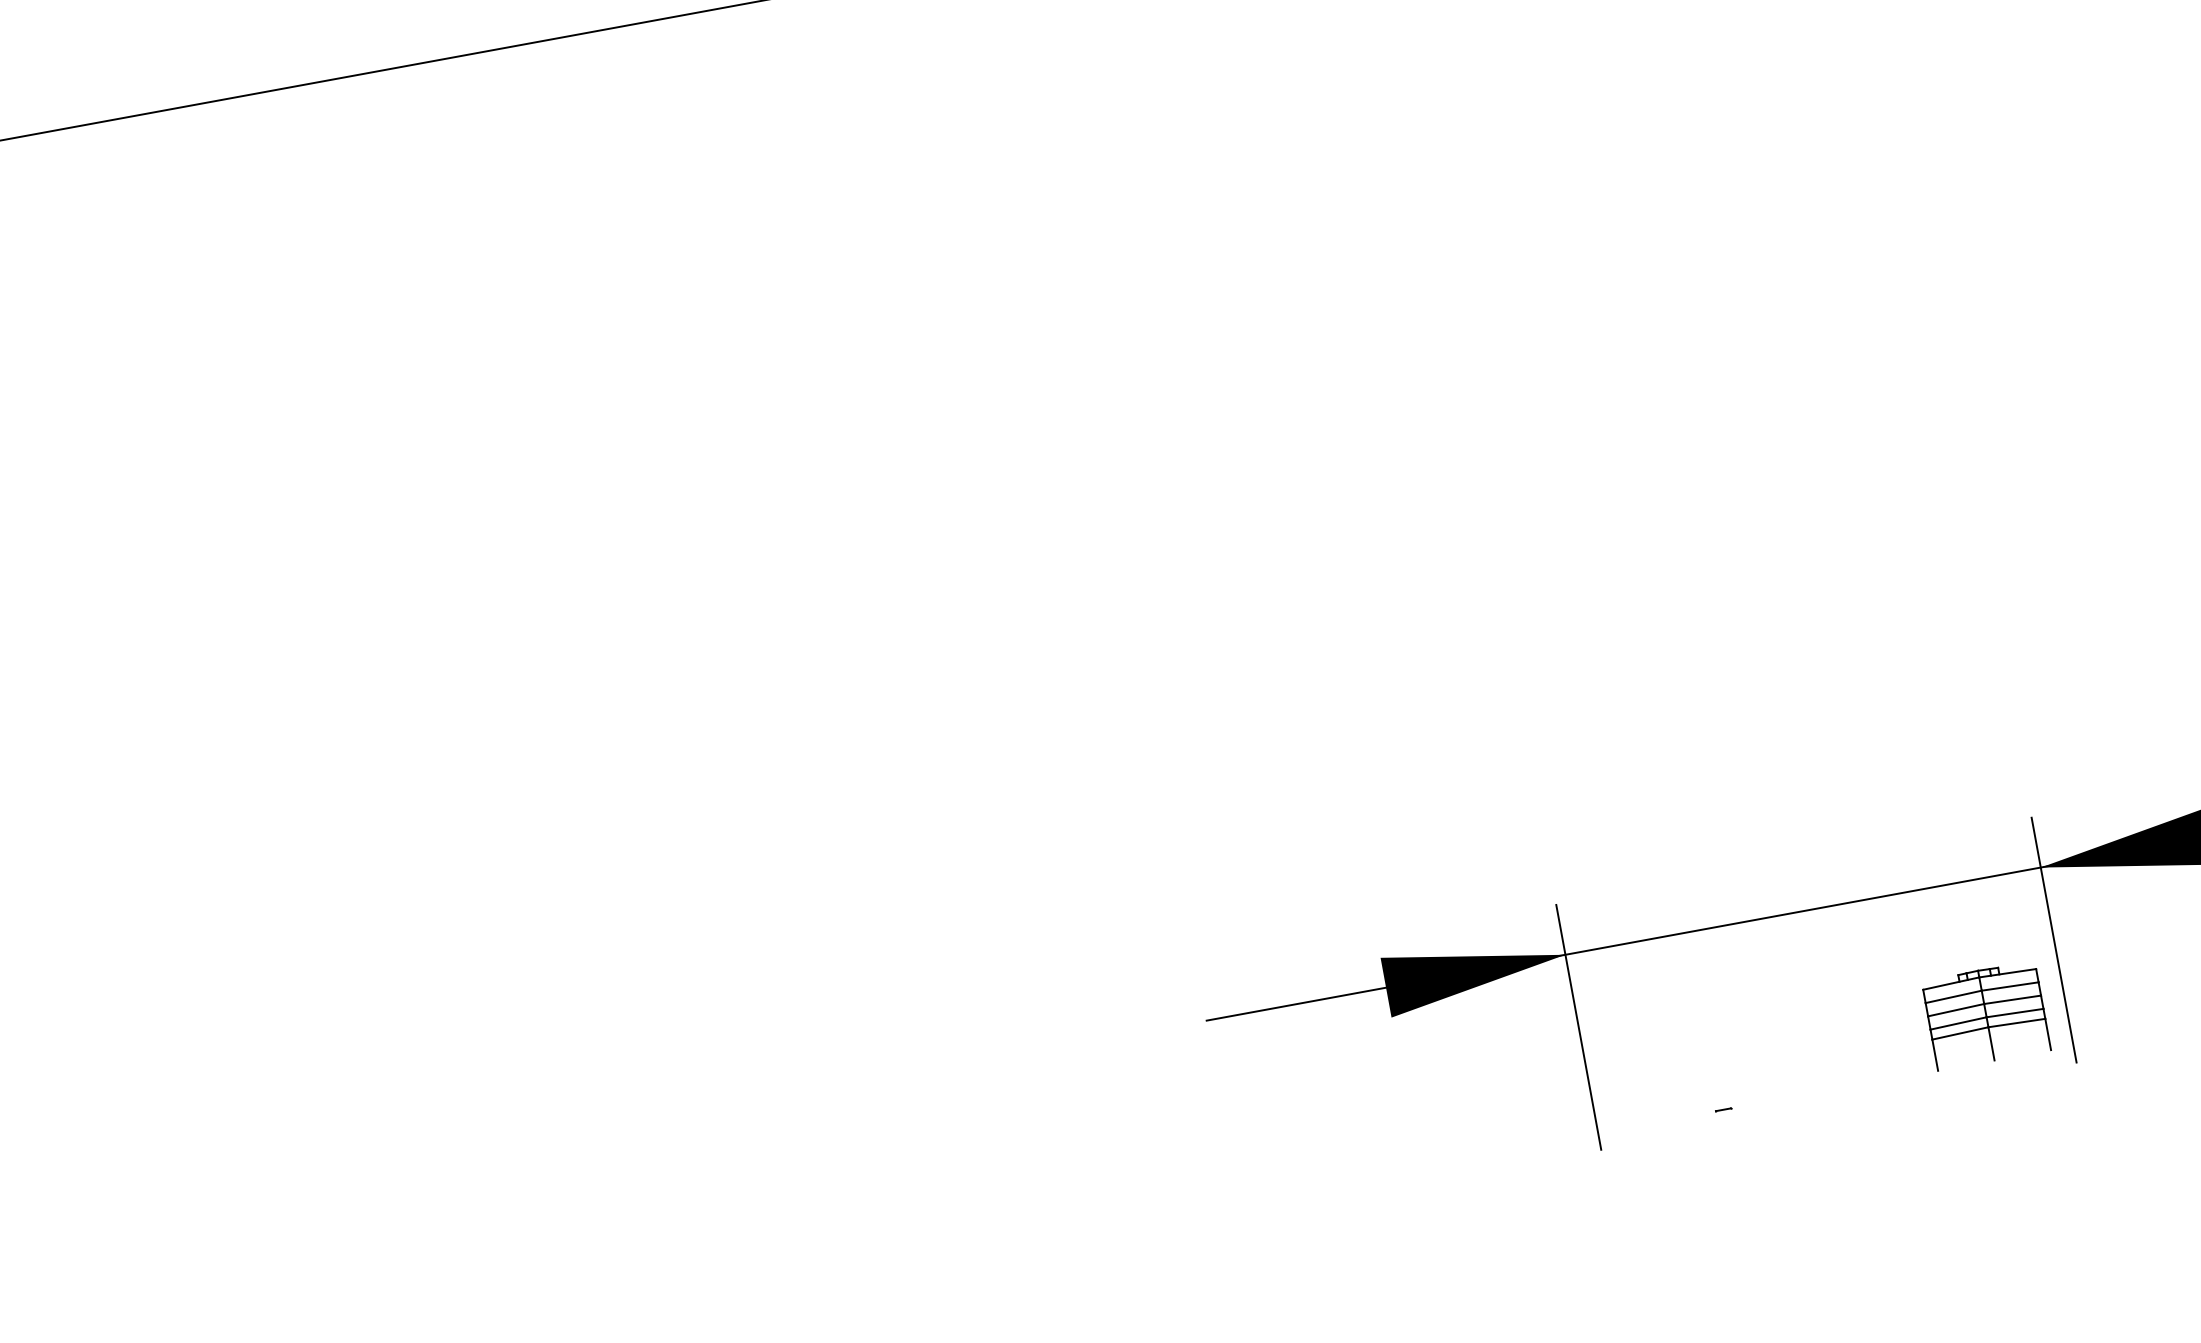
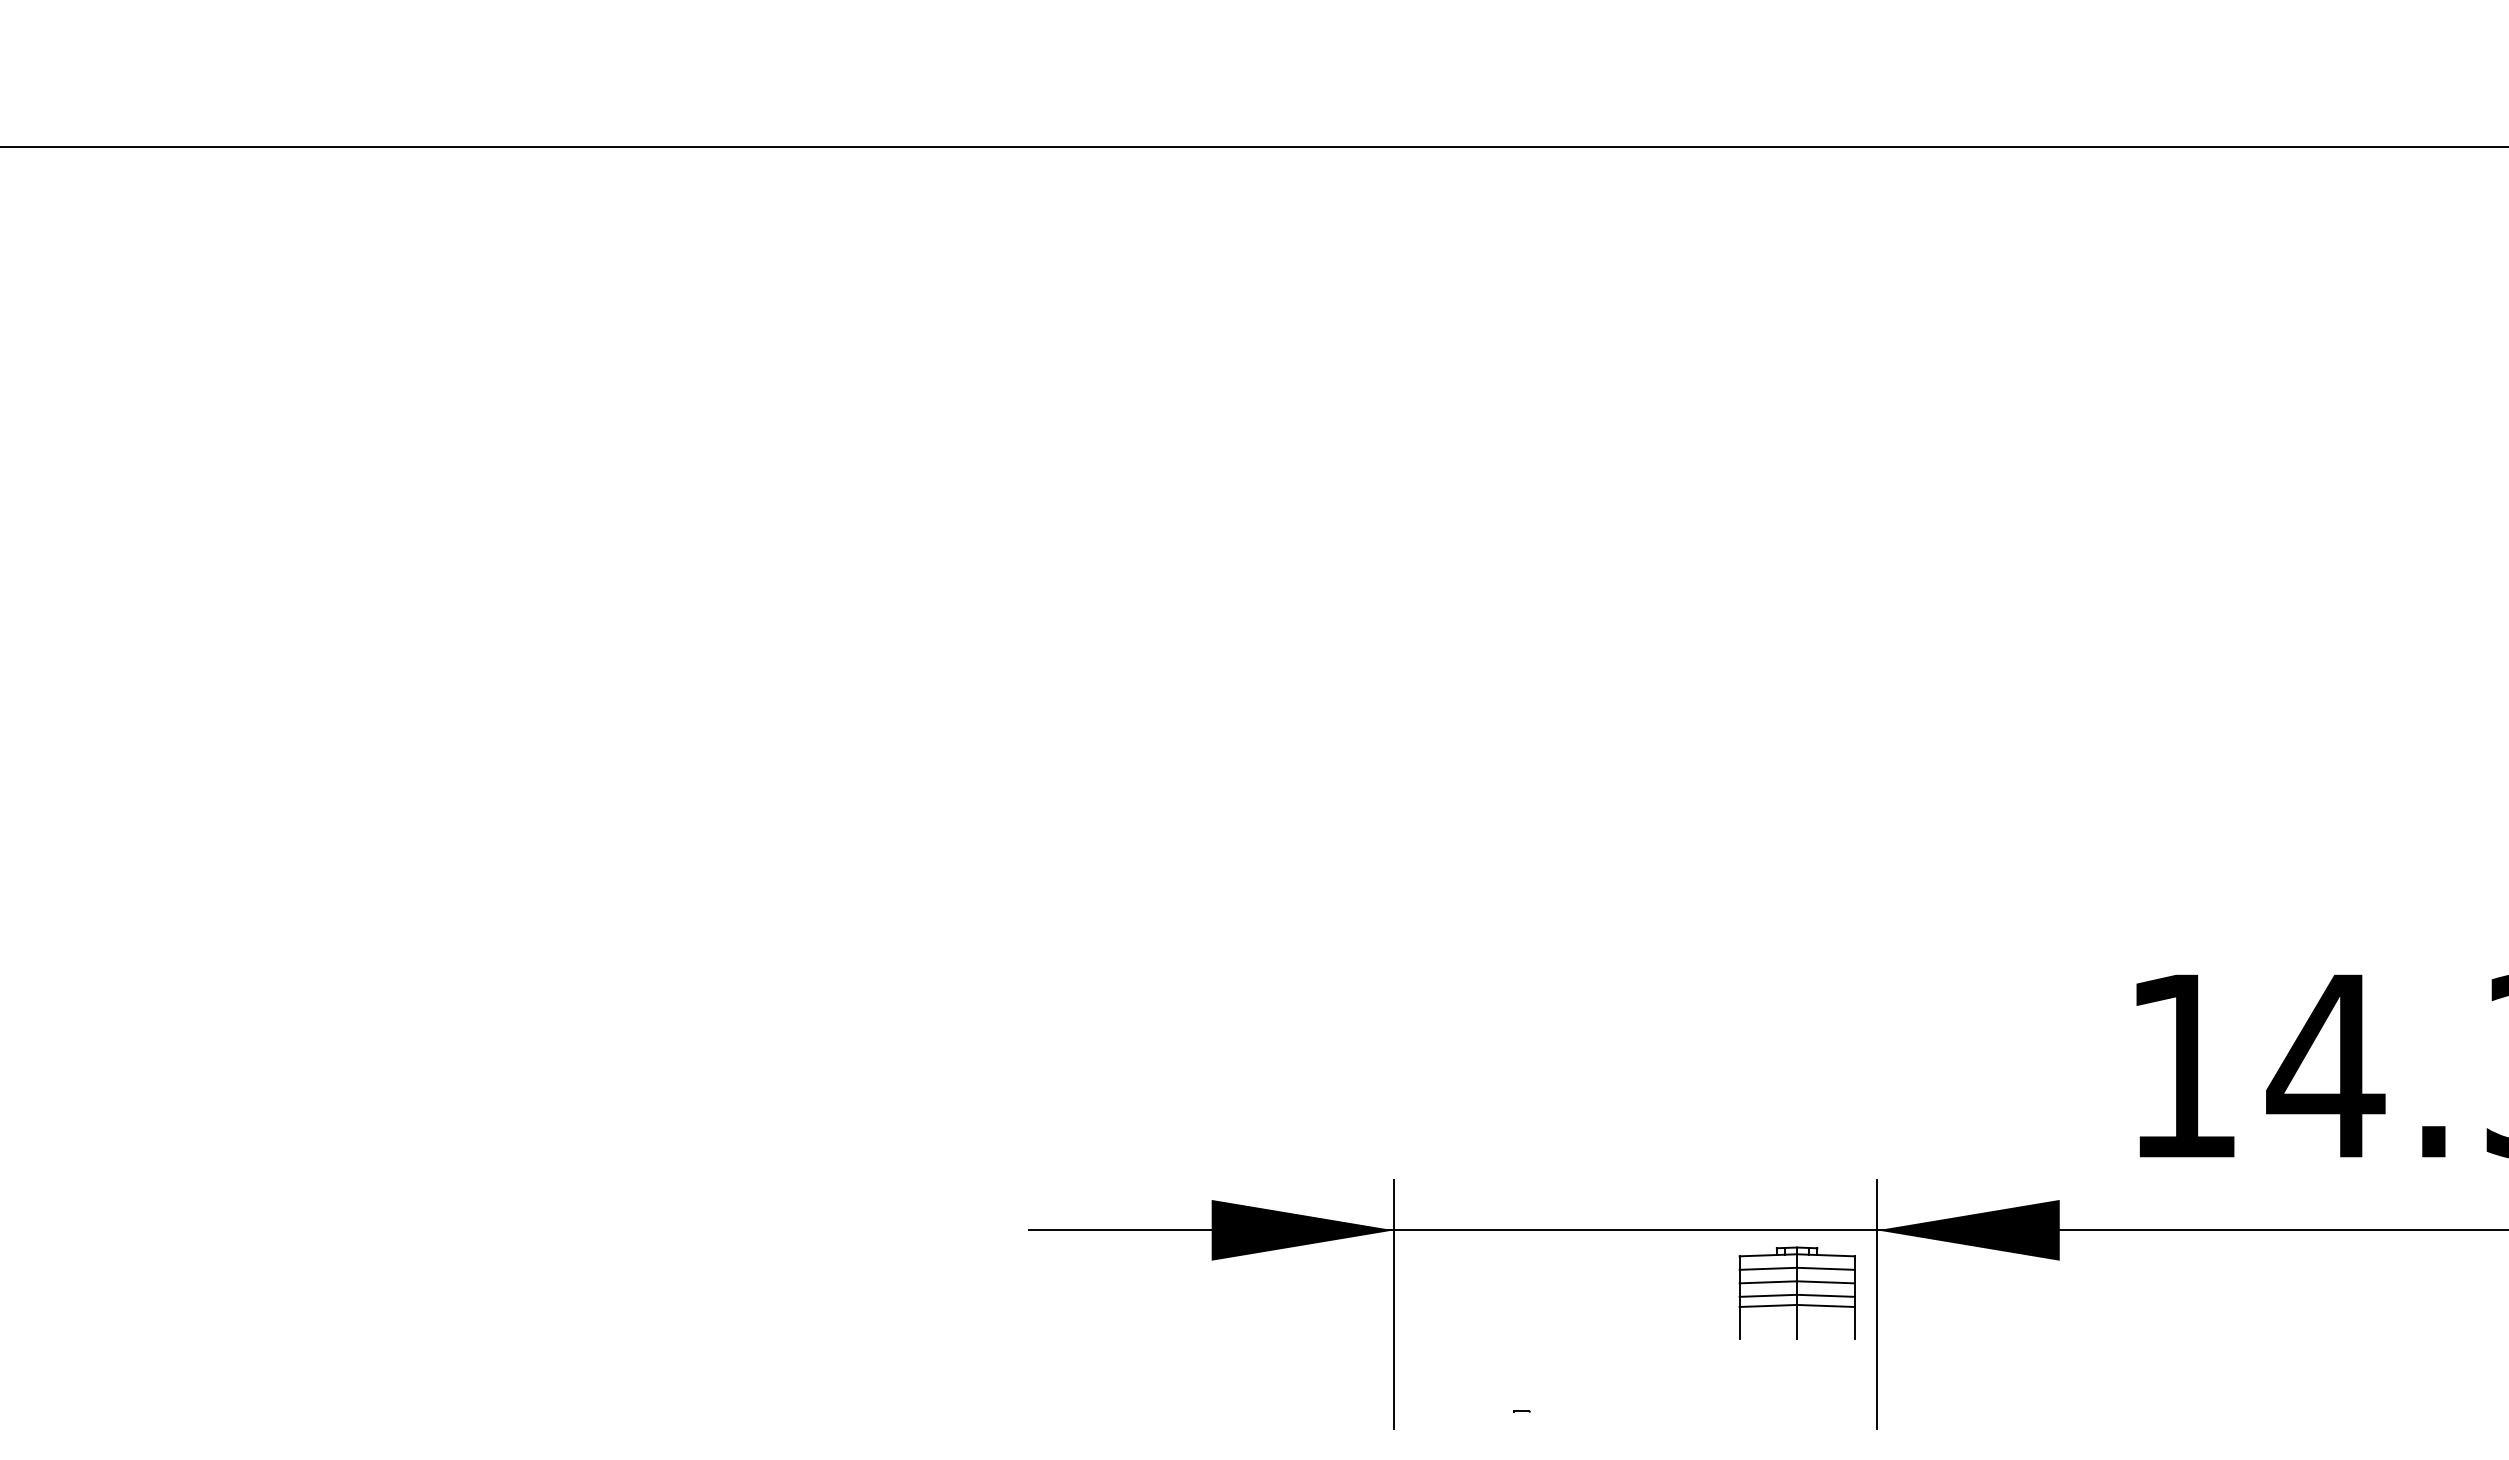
part: (1985, 1015) -> (1796, 1292), moved

